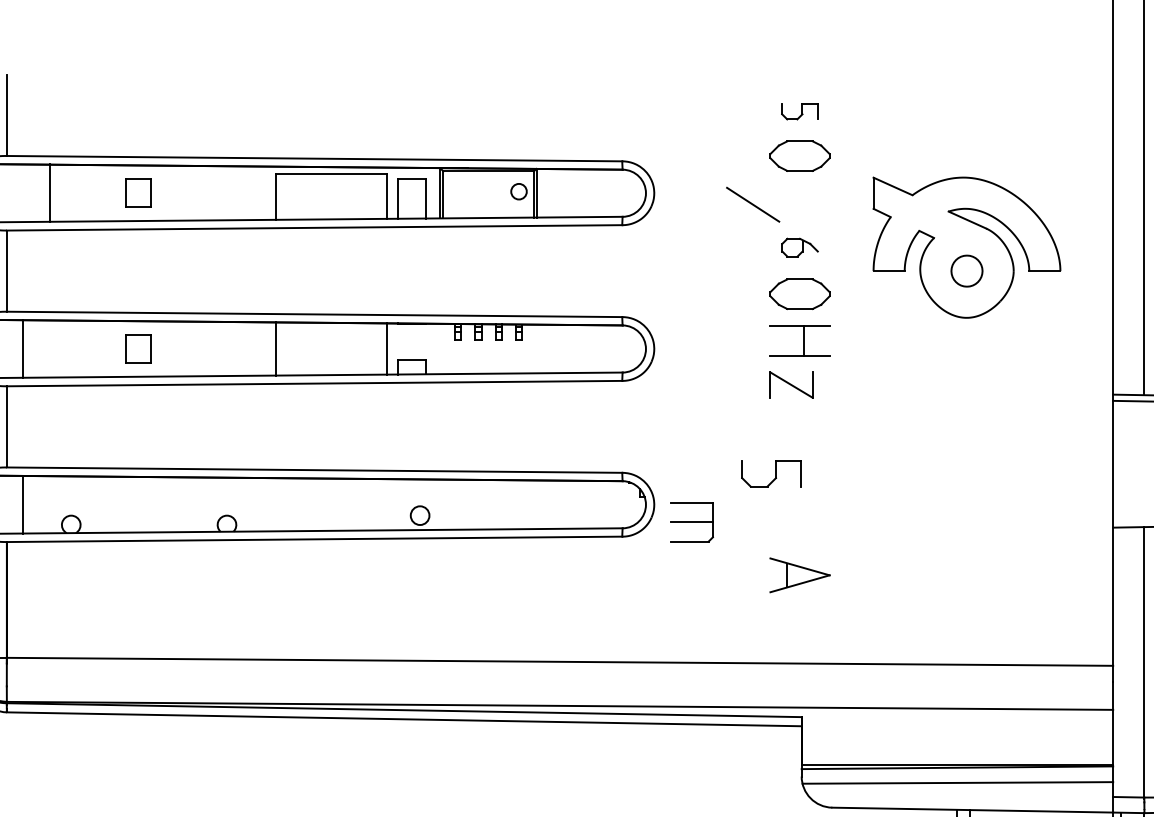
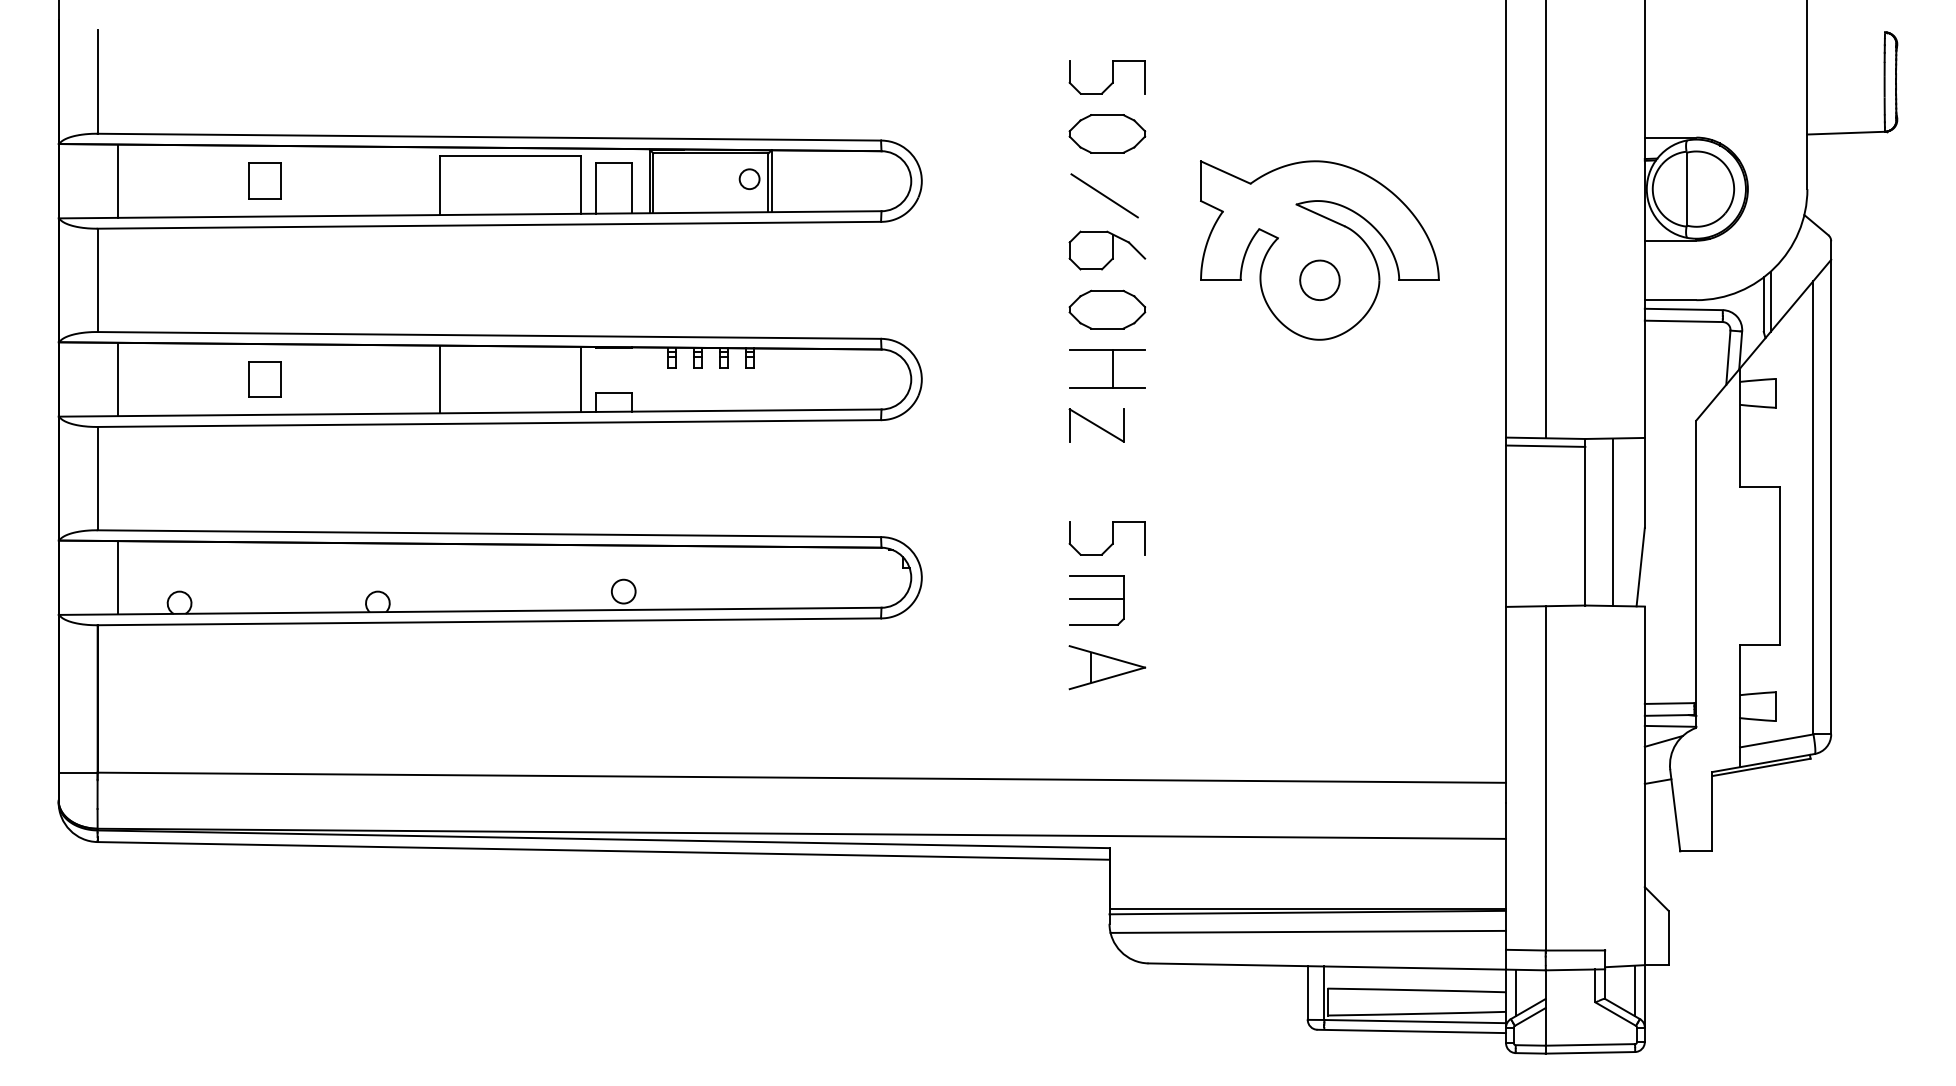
part: (799, 111) -> (1106, 77), size x1.67
line: (49, 192) -> (118, 180), moved
line: (752, 204) -> (1104, 195), moved
part: (800, 247) -> (1107, 250), size x1.67
part: (771, 473) -> (1106, 538), moved
part: (691, 522) -> (1096, 600), moved

